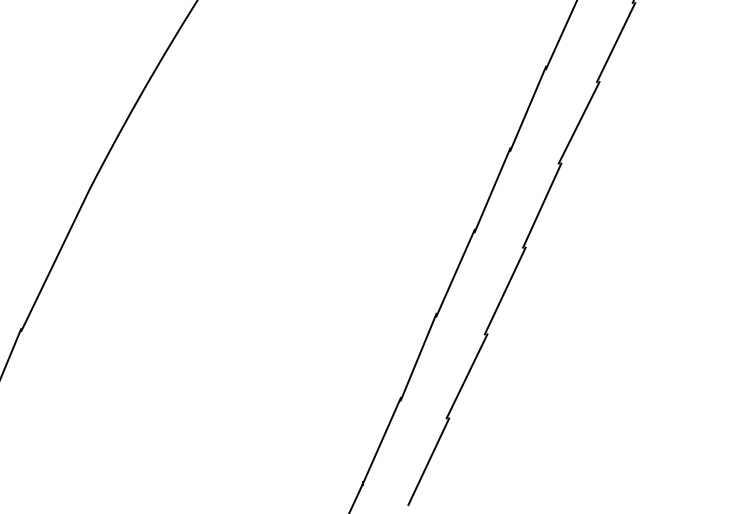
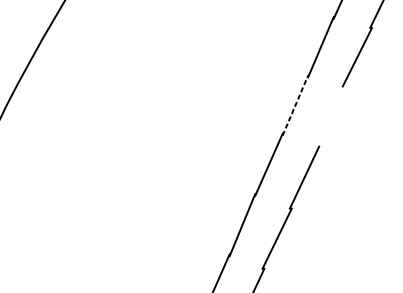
line: (492, 190) -> (295, 105), solid -> dashed
line: (542, 205) -> (331, 116), removed

